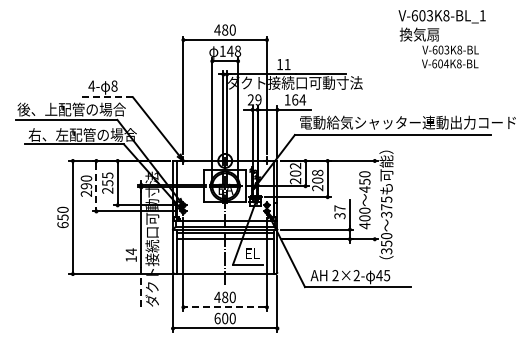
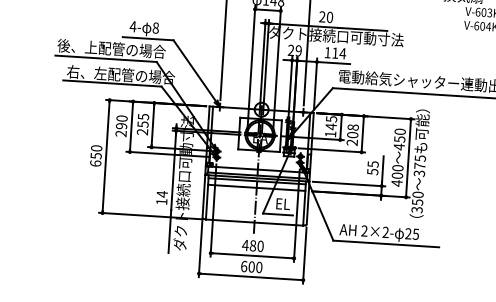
text: (283, 64) -> (325, 17), 11 -> 20
line: (107, 97) -> (148, 38), dashed -> solid
text: (295, 99) -> (335, 52), 164 -> 114
text: (295, 173) -> (331, 126), 202 -> 145
line: (96, 186) -> (131, 127), dashed -> solid
line: (374, 199) -> (408, 157), added
text: (339, 211) -> (372, 167), 37 -> 55
text: (379, 275) -> (408, 233), 45 -> 25
line: (141, 288) -> (170, 231), dashed -> solid
line: (225, 307) -> (252, 255), dashed -> solid

